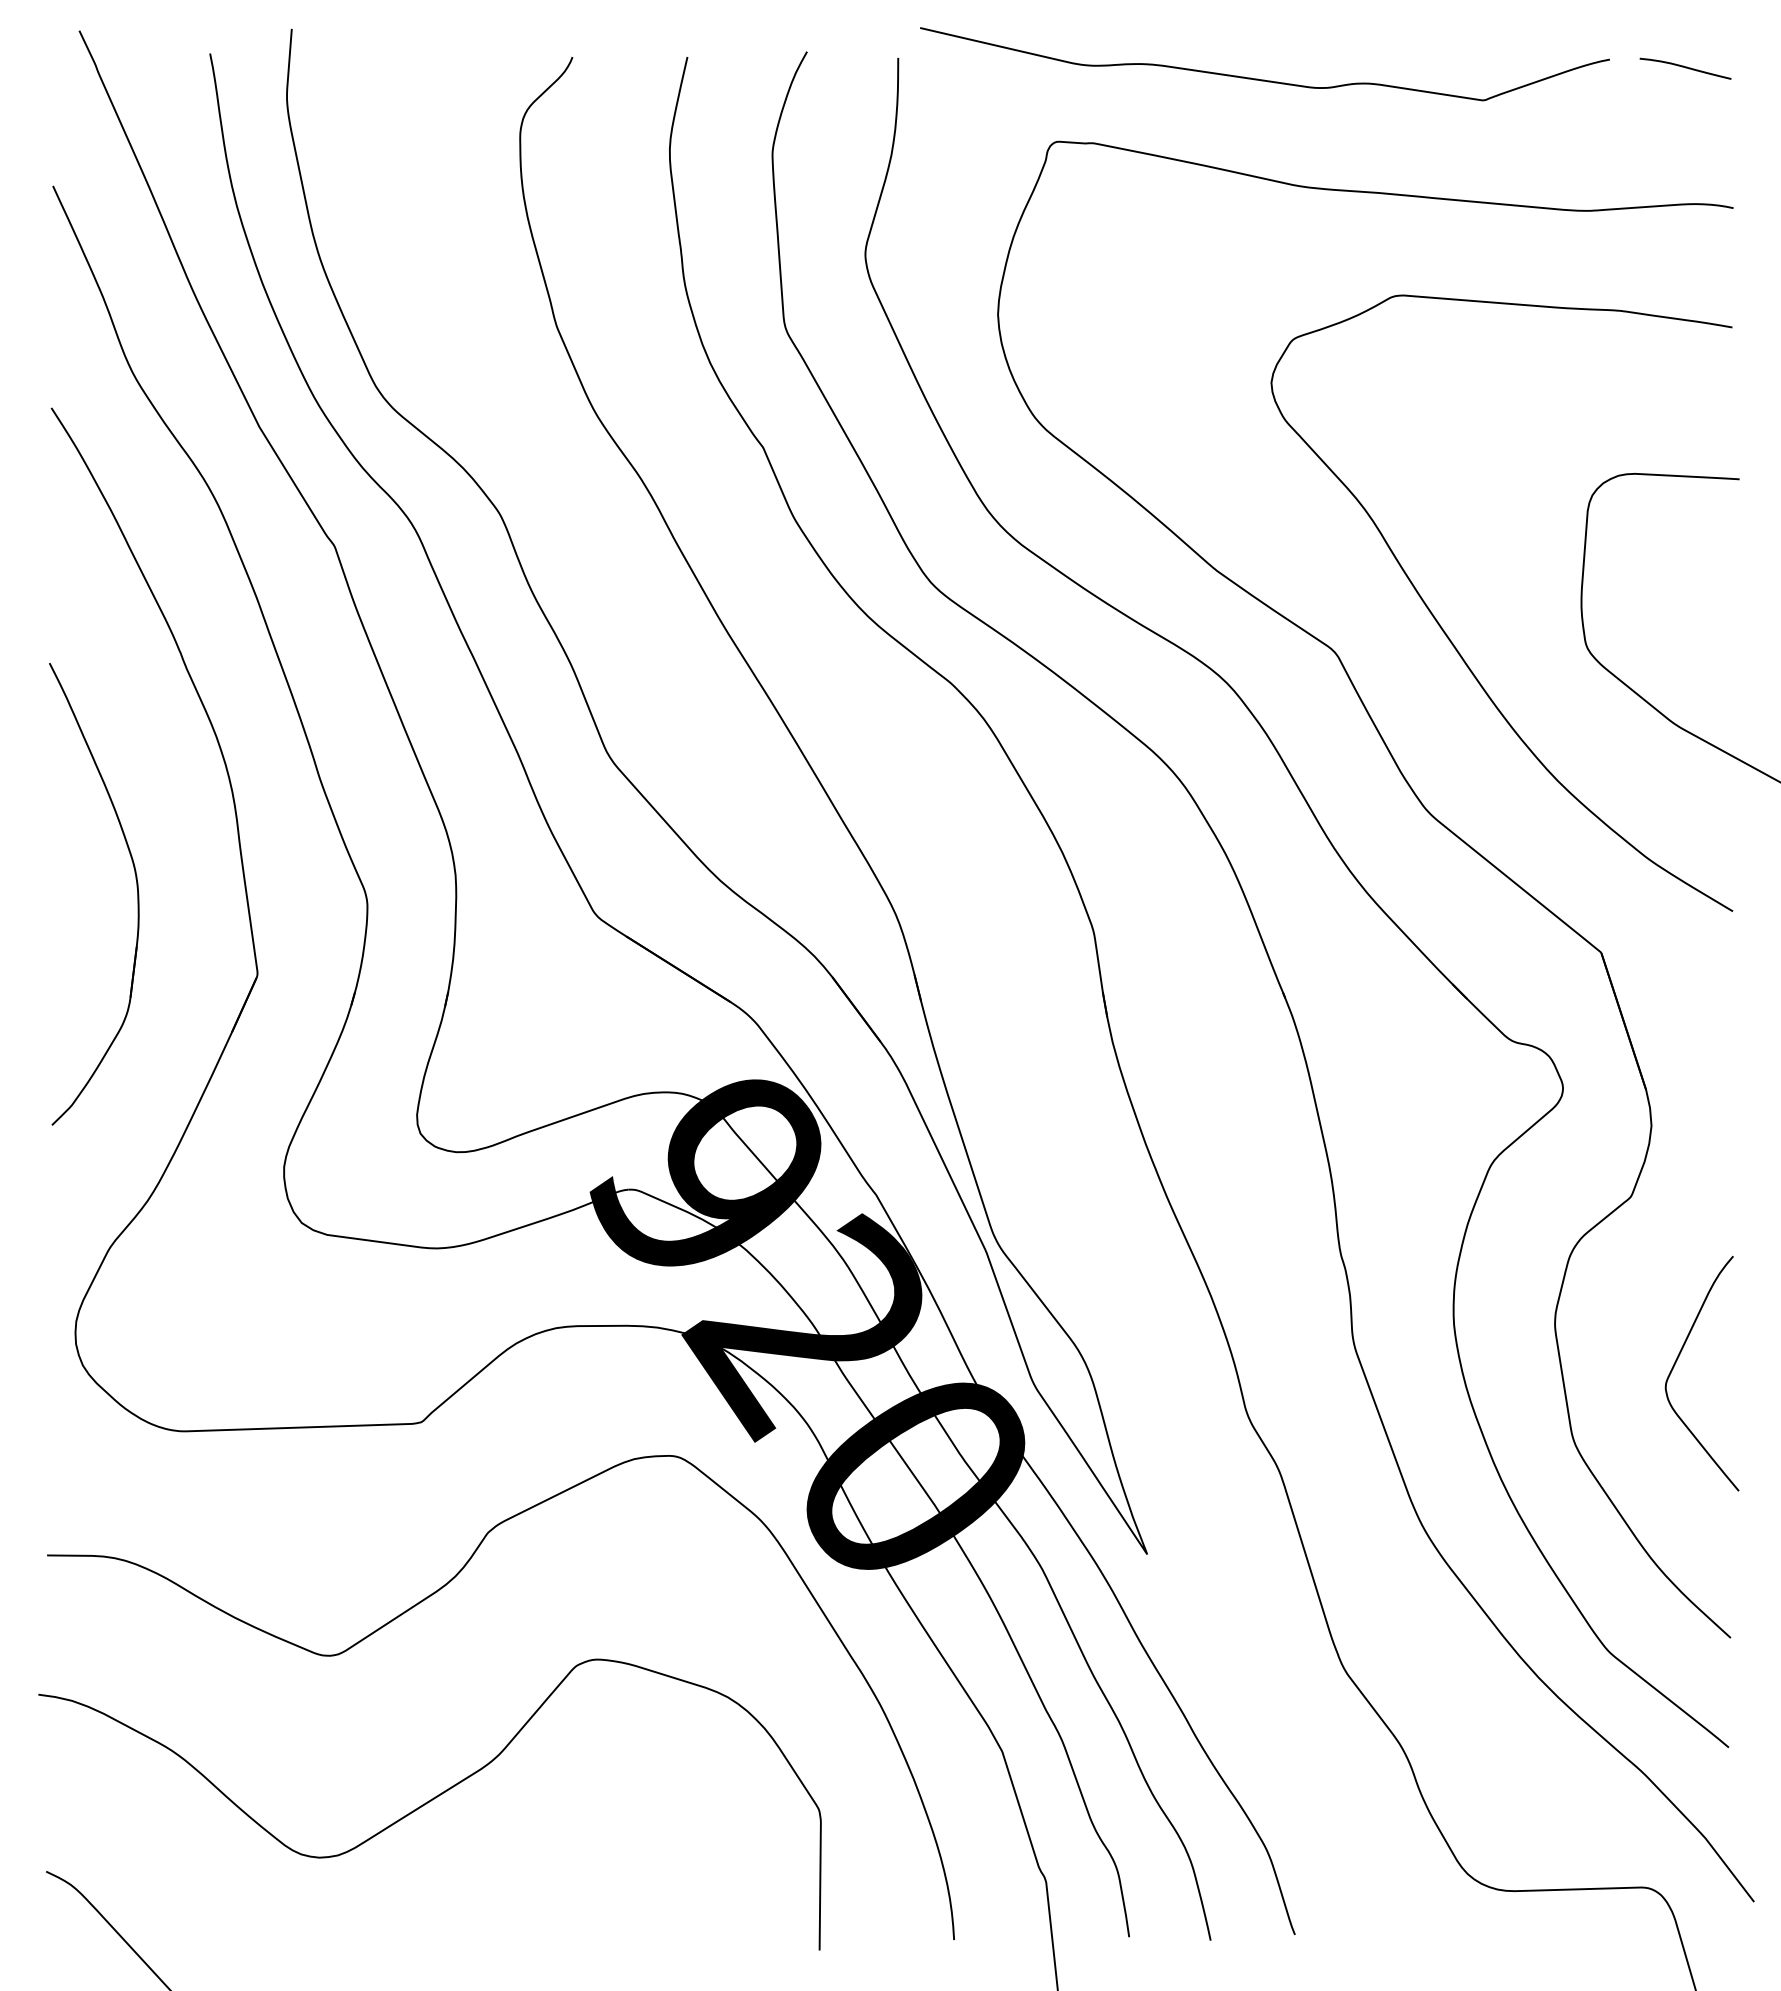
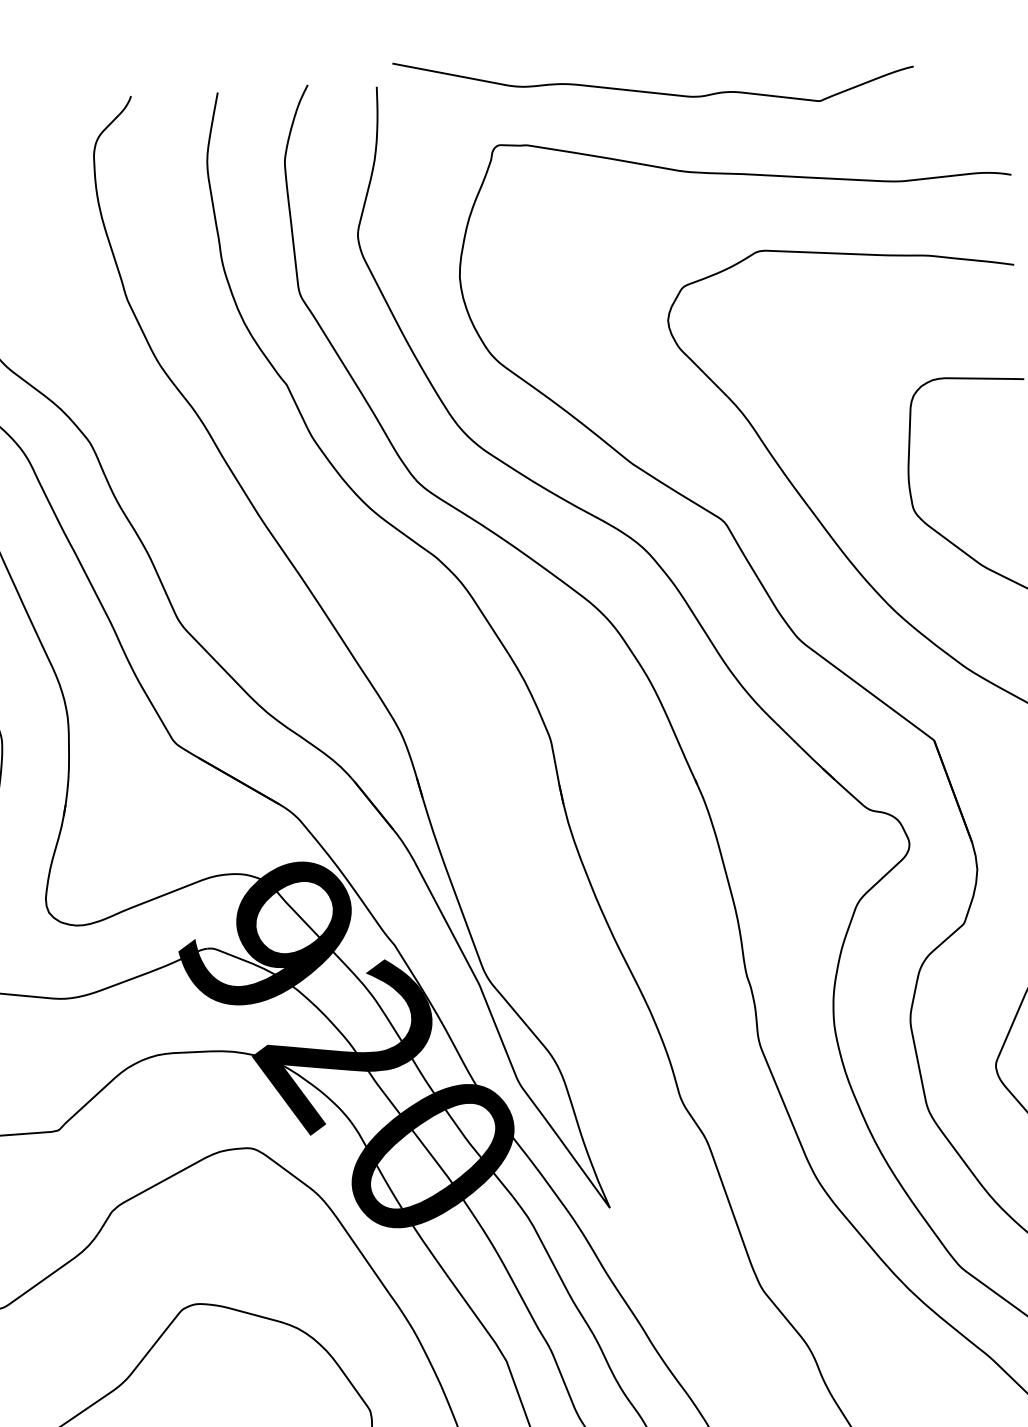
curve: (1685, 68) -> (970, 70), removed

